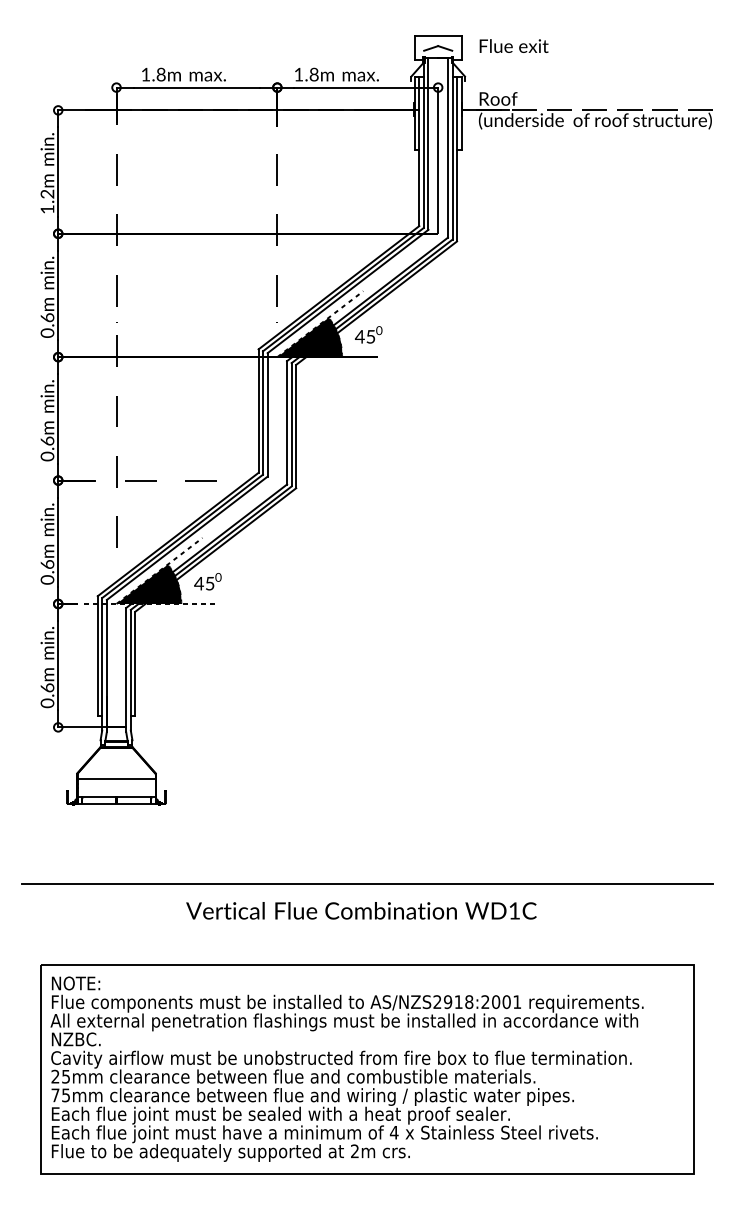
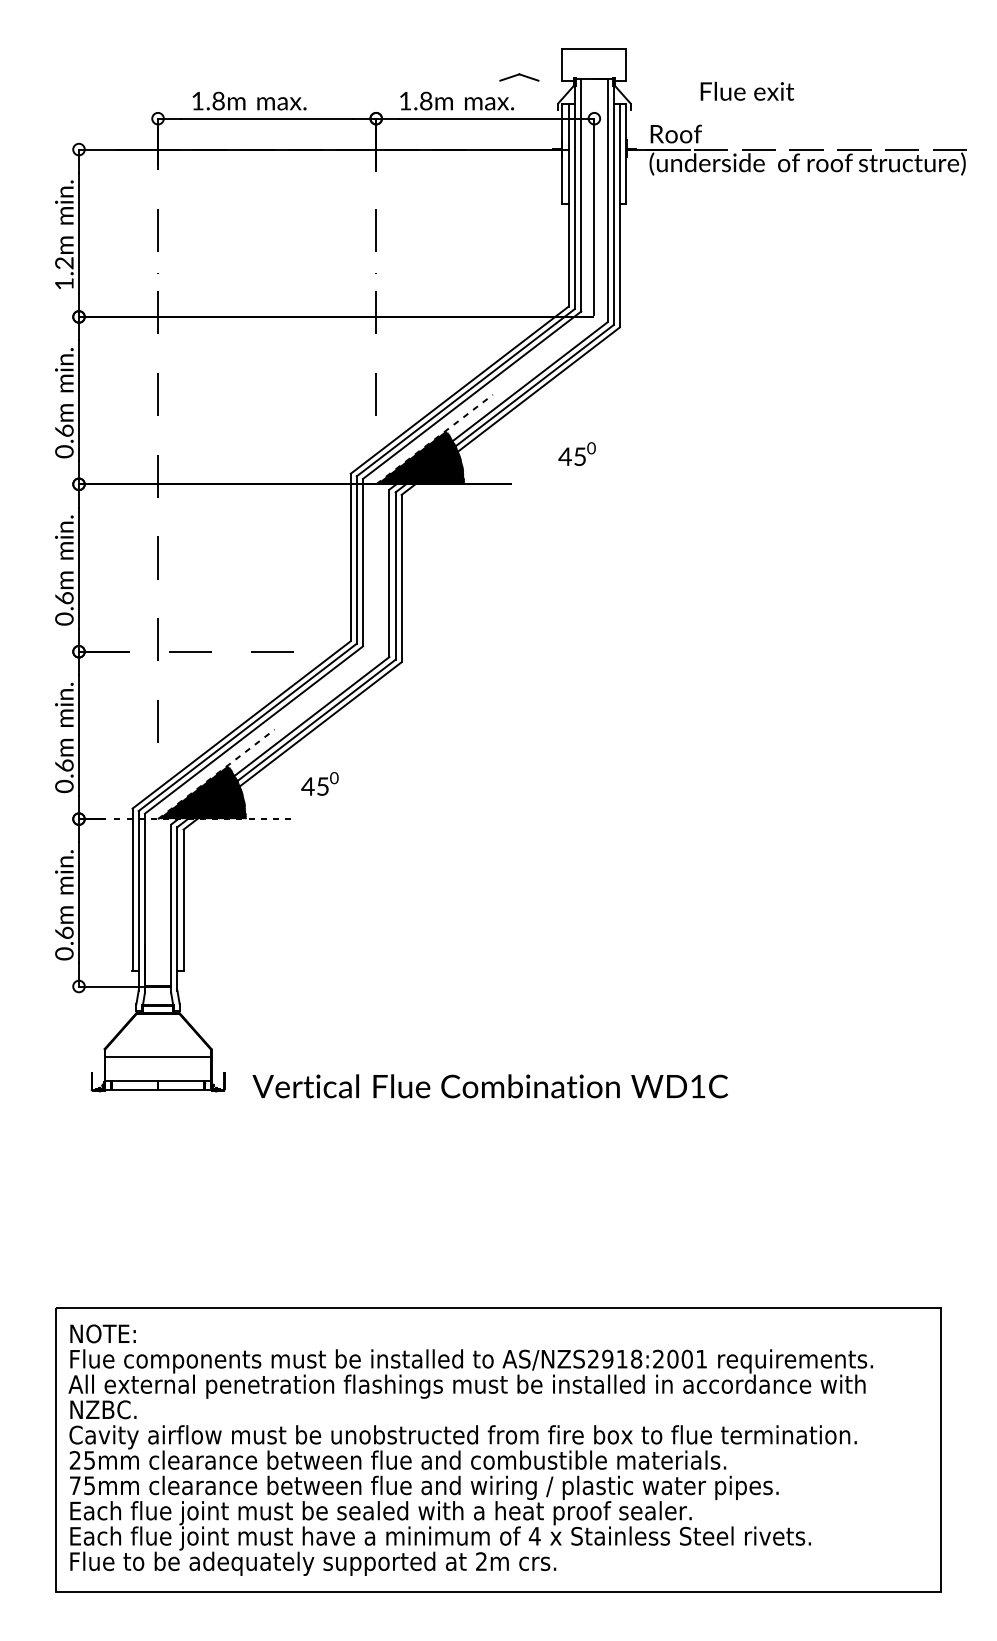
text: (514, 45) -> (747, 90), moved
part: (438, 48) -> (519, 77), moved
text: (368, 334) -> (576, 453), moved
text: (207, 581) -> (319, 783), moved
line: (367, 884) -> (498, 1199), removed
text: (360, 910) -> (489, 1086), moved

